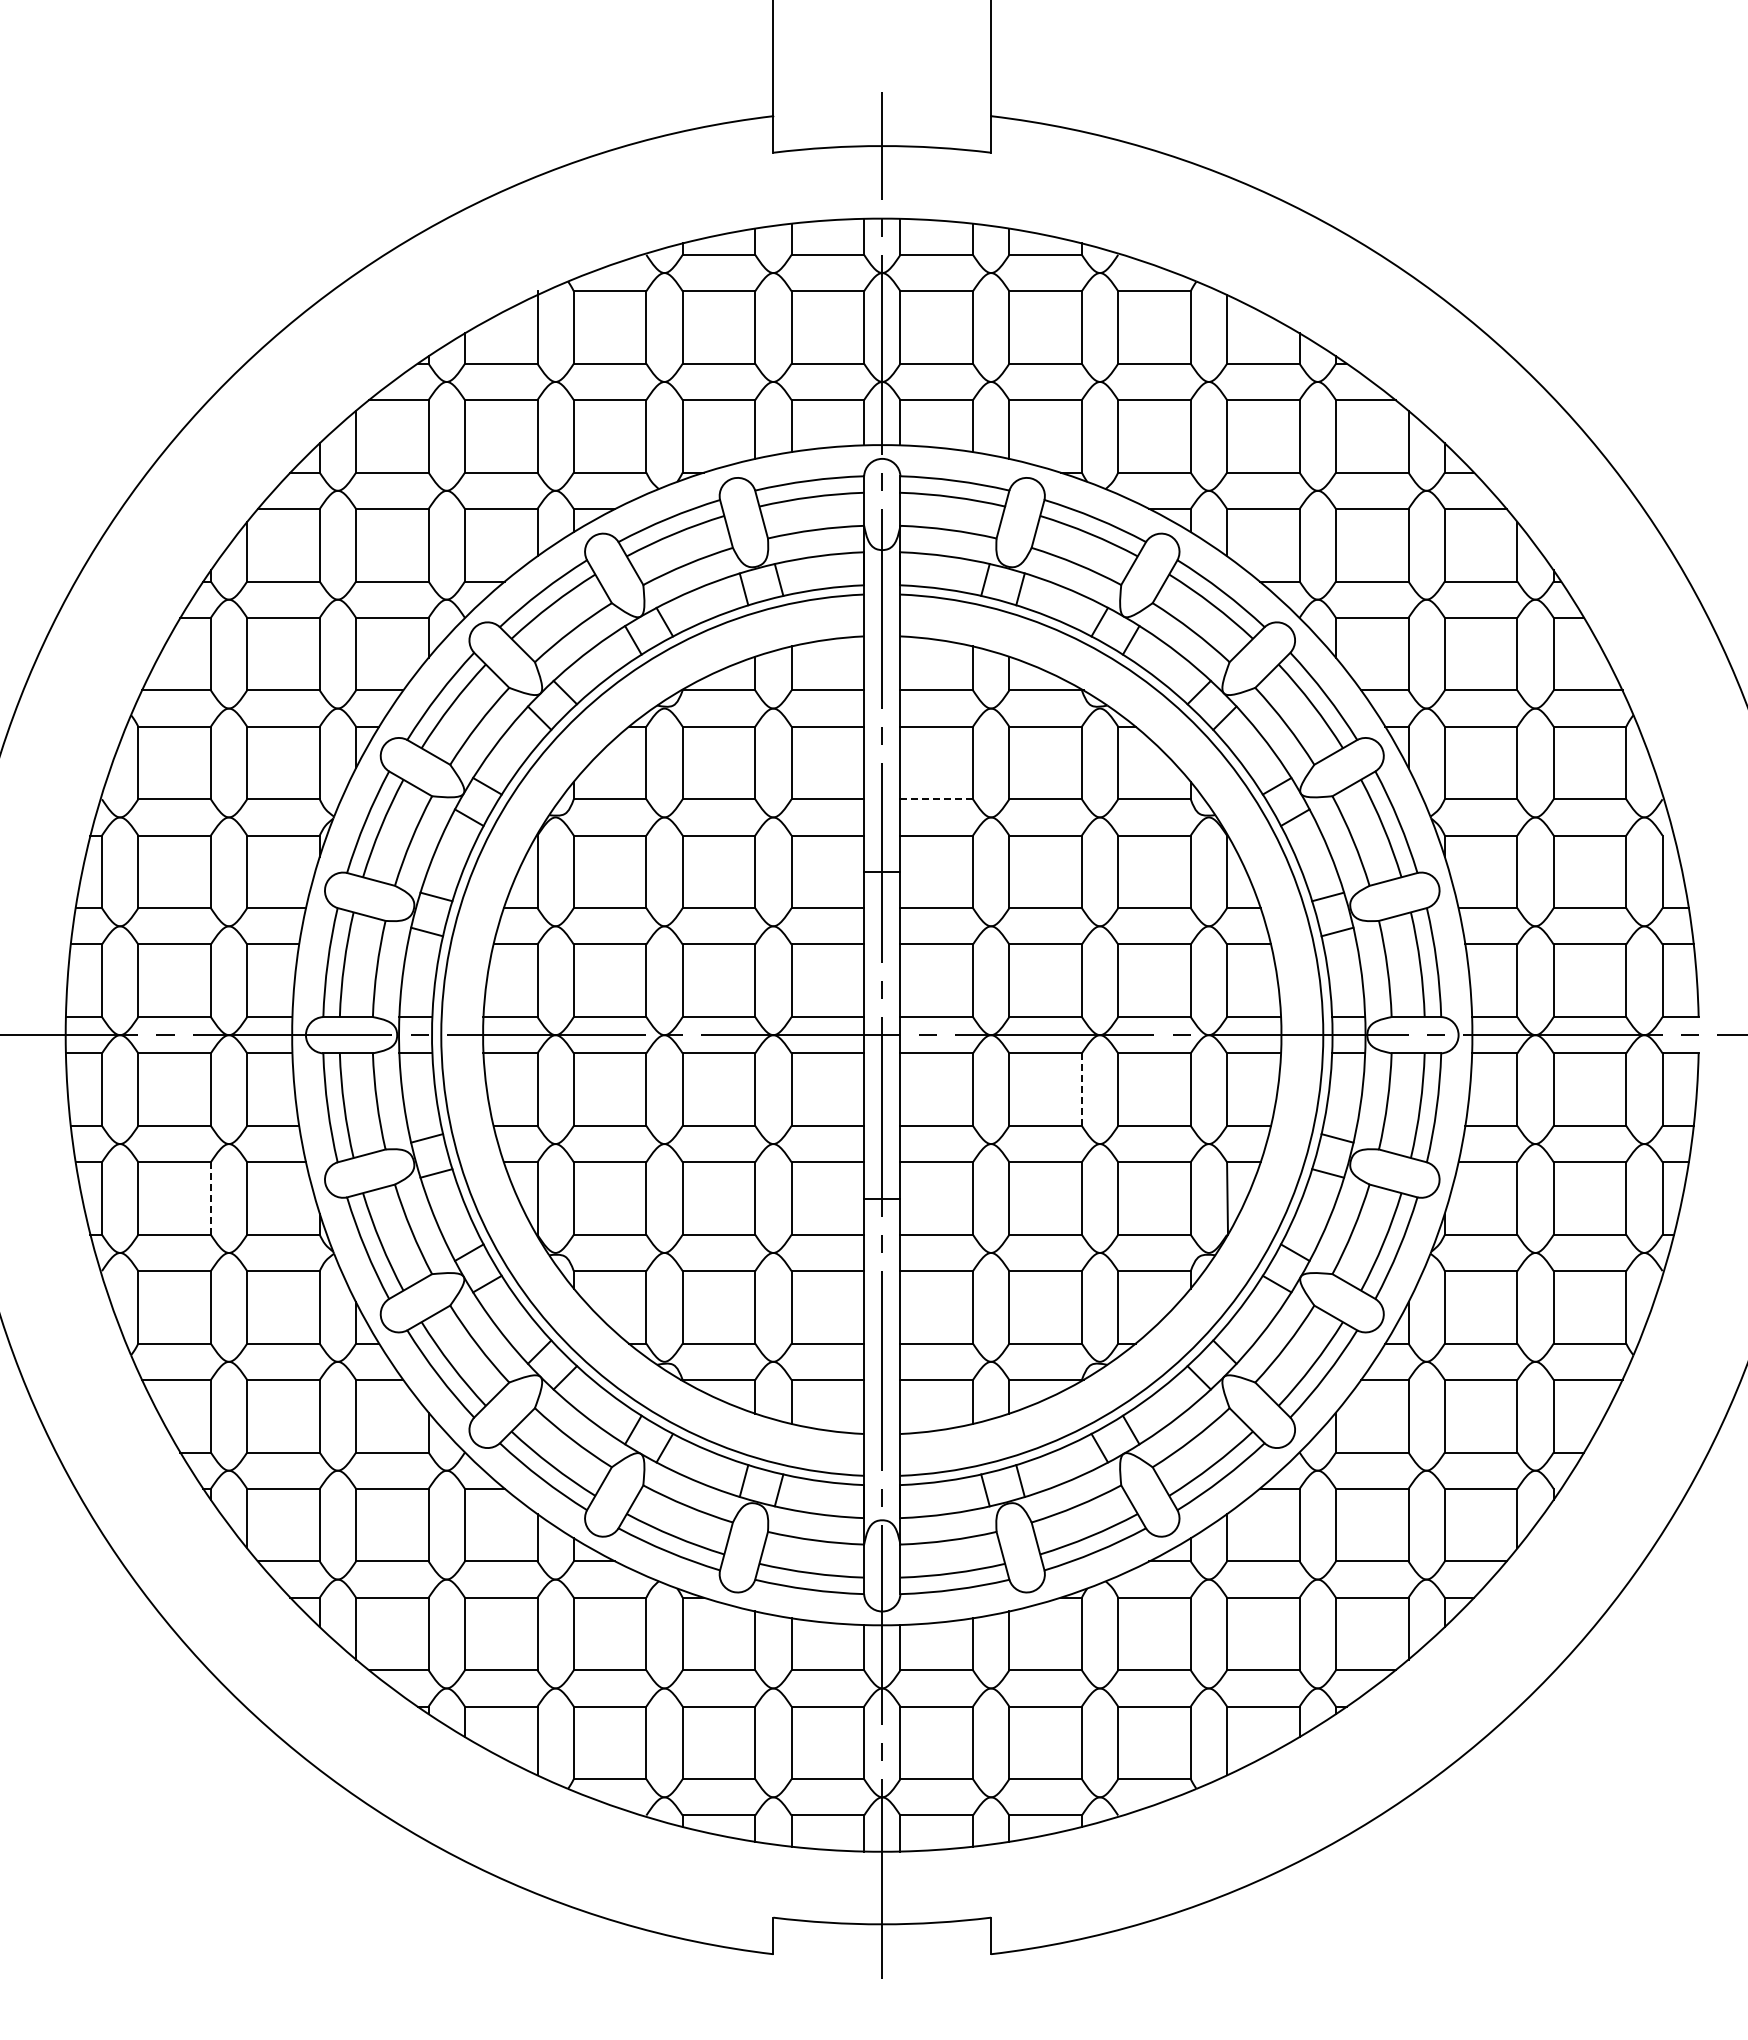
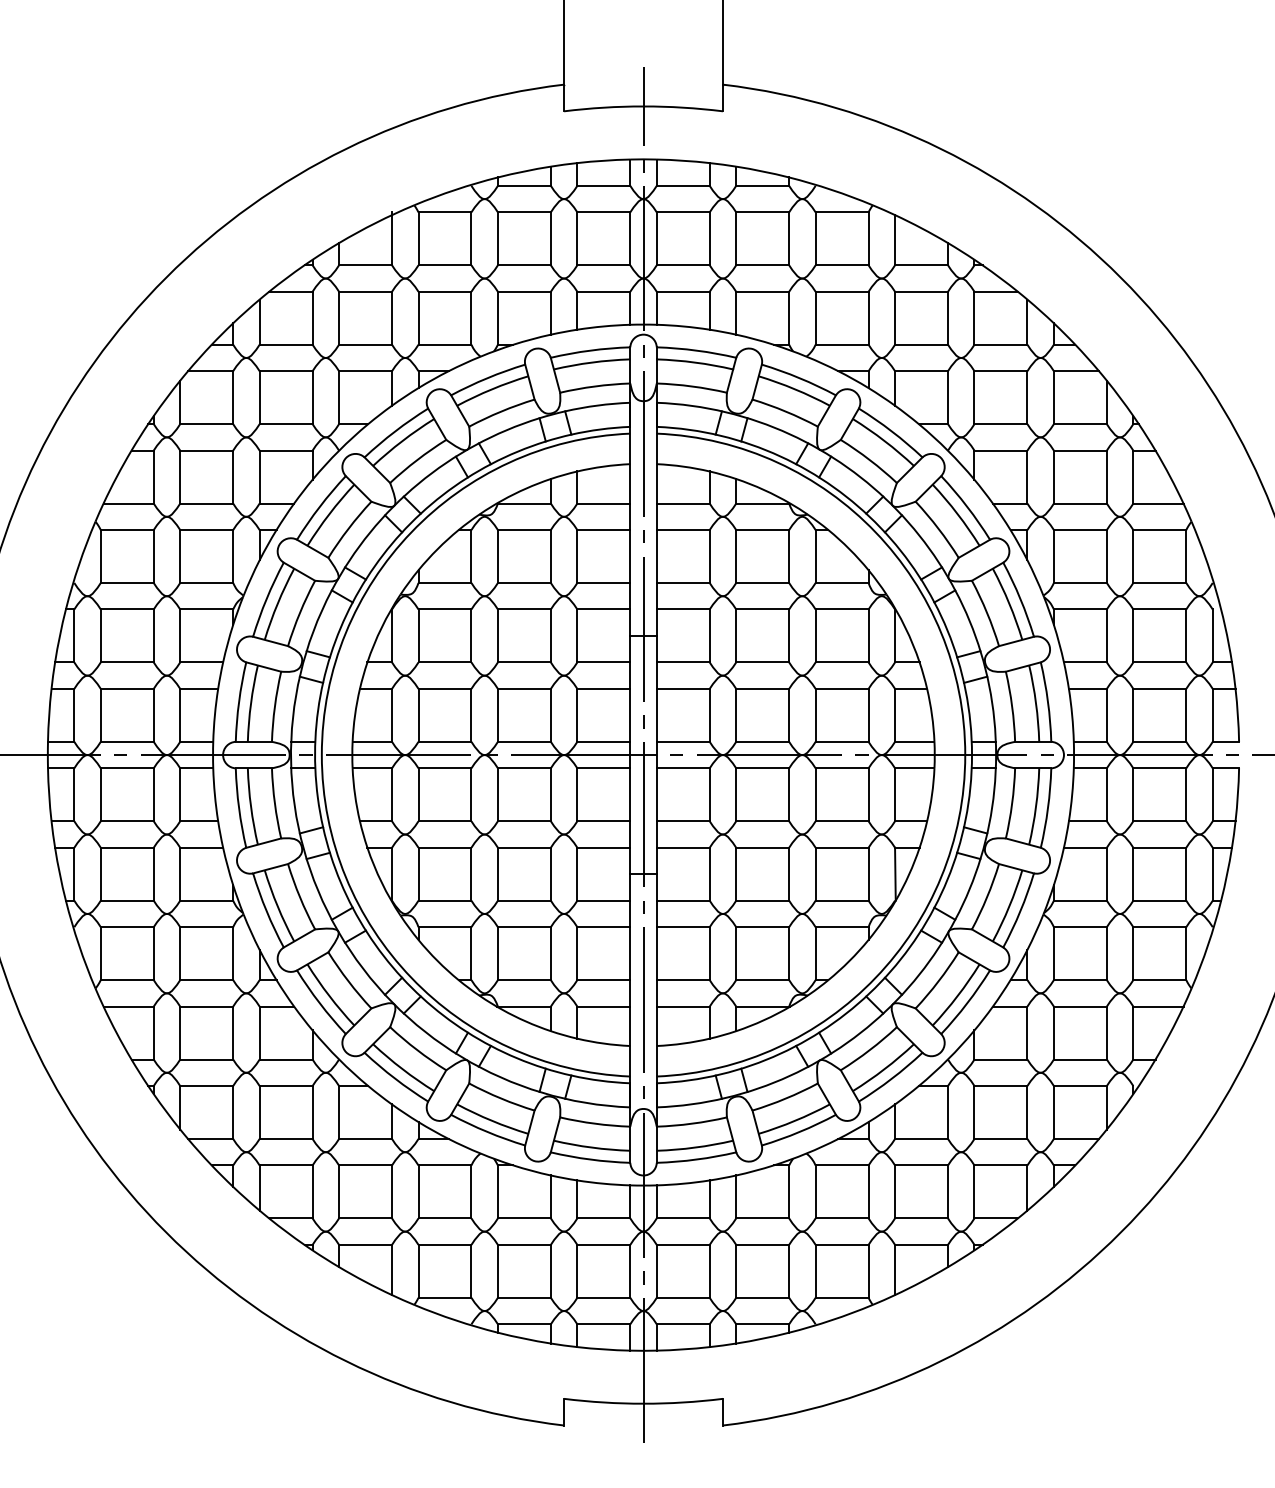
line: (936, 799) -> (683, 583), dashed -> solid
line: (1081, 1090) -> (788, 795), dashed -> solid
line: (210, 1198) -> (153, 874), dashed -> solid

